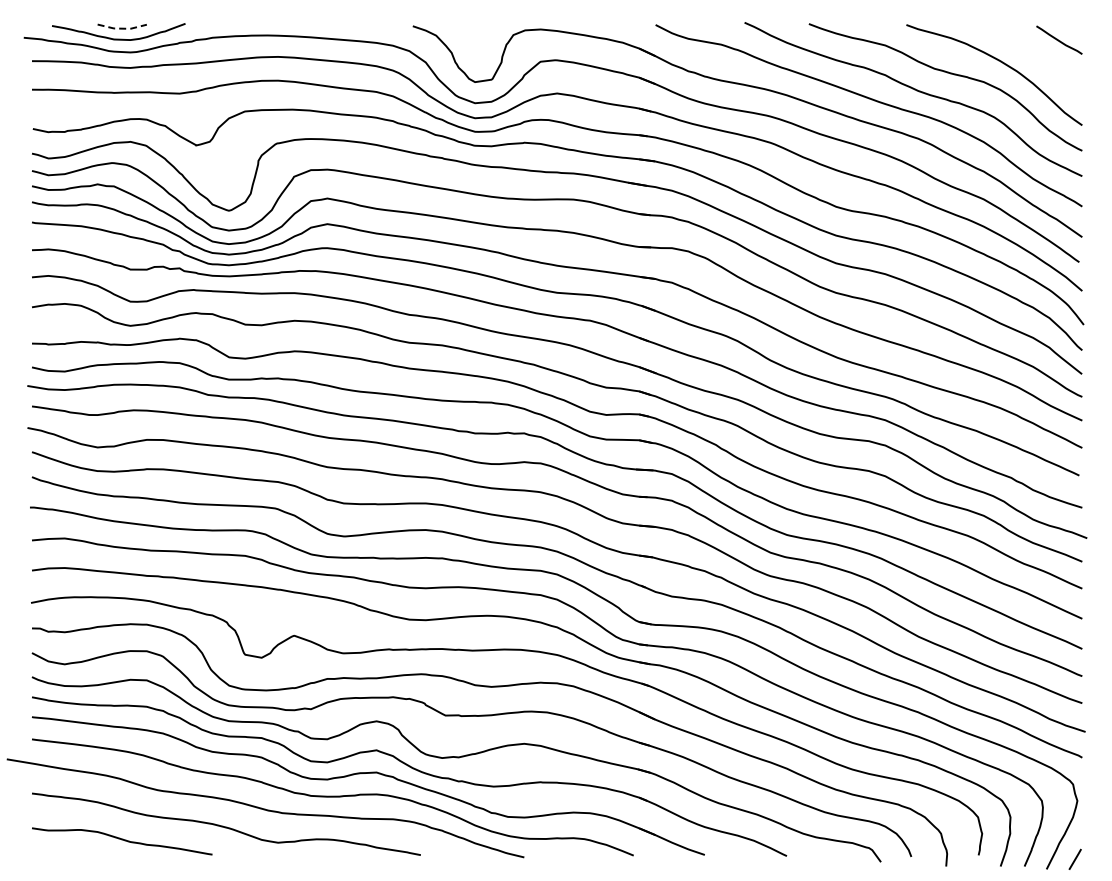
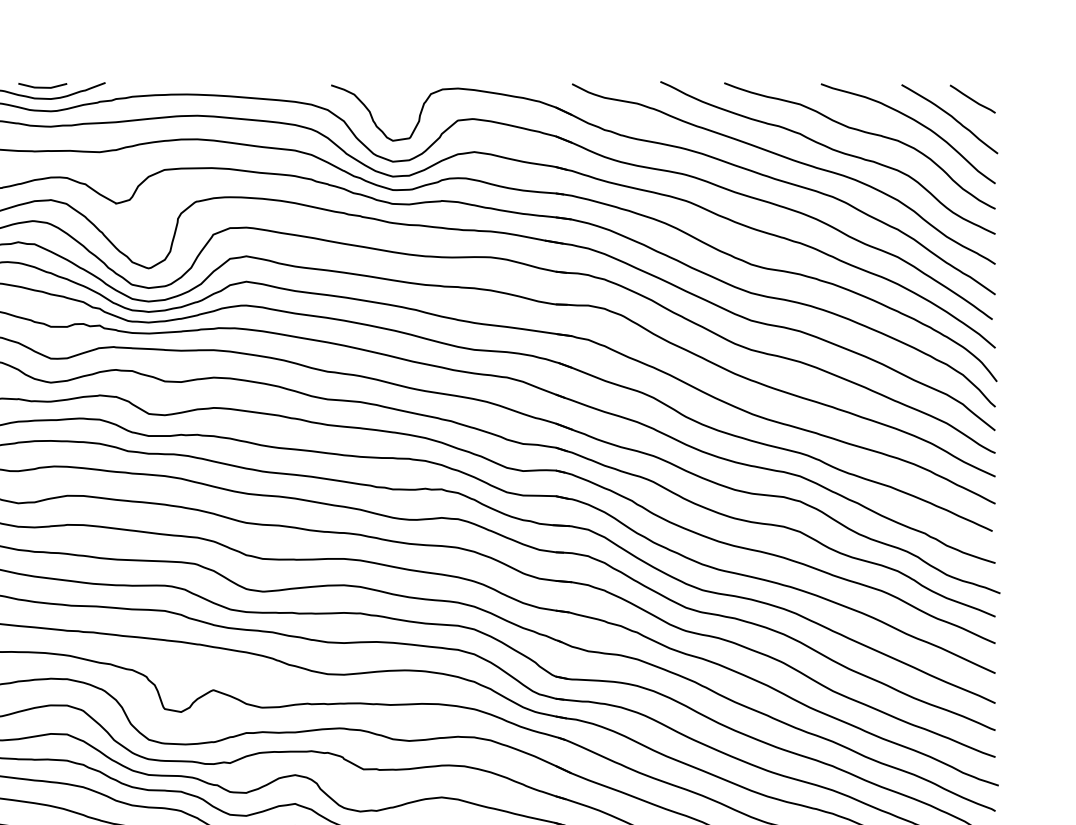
line: (122, 28) -> (43, 87), dashed -> solid
curve: (1037, 58) -> (951, 117), added

